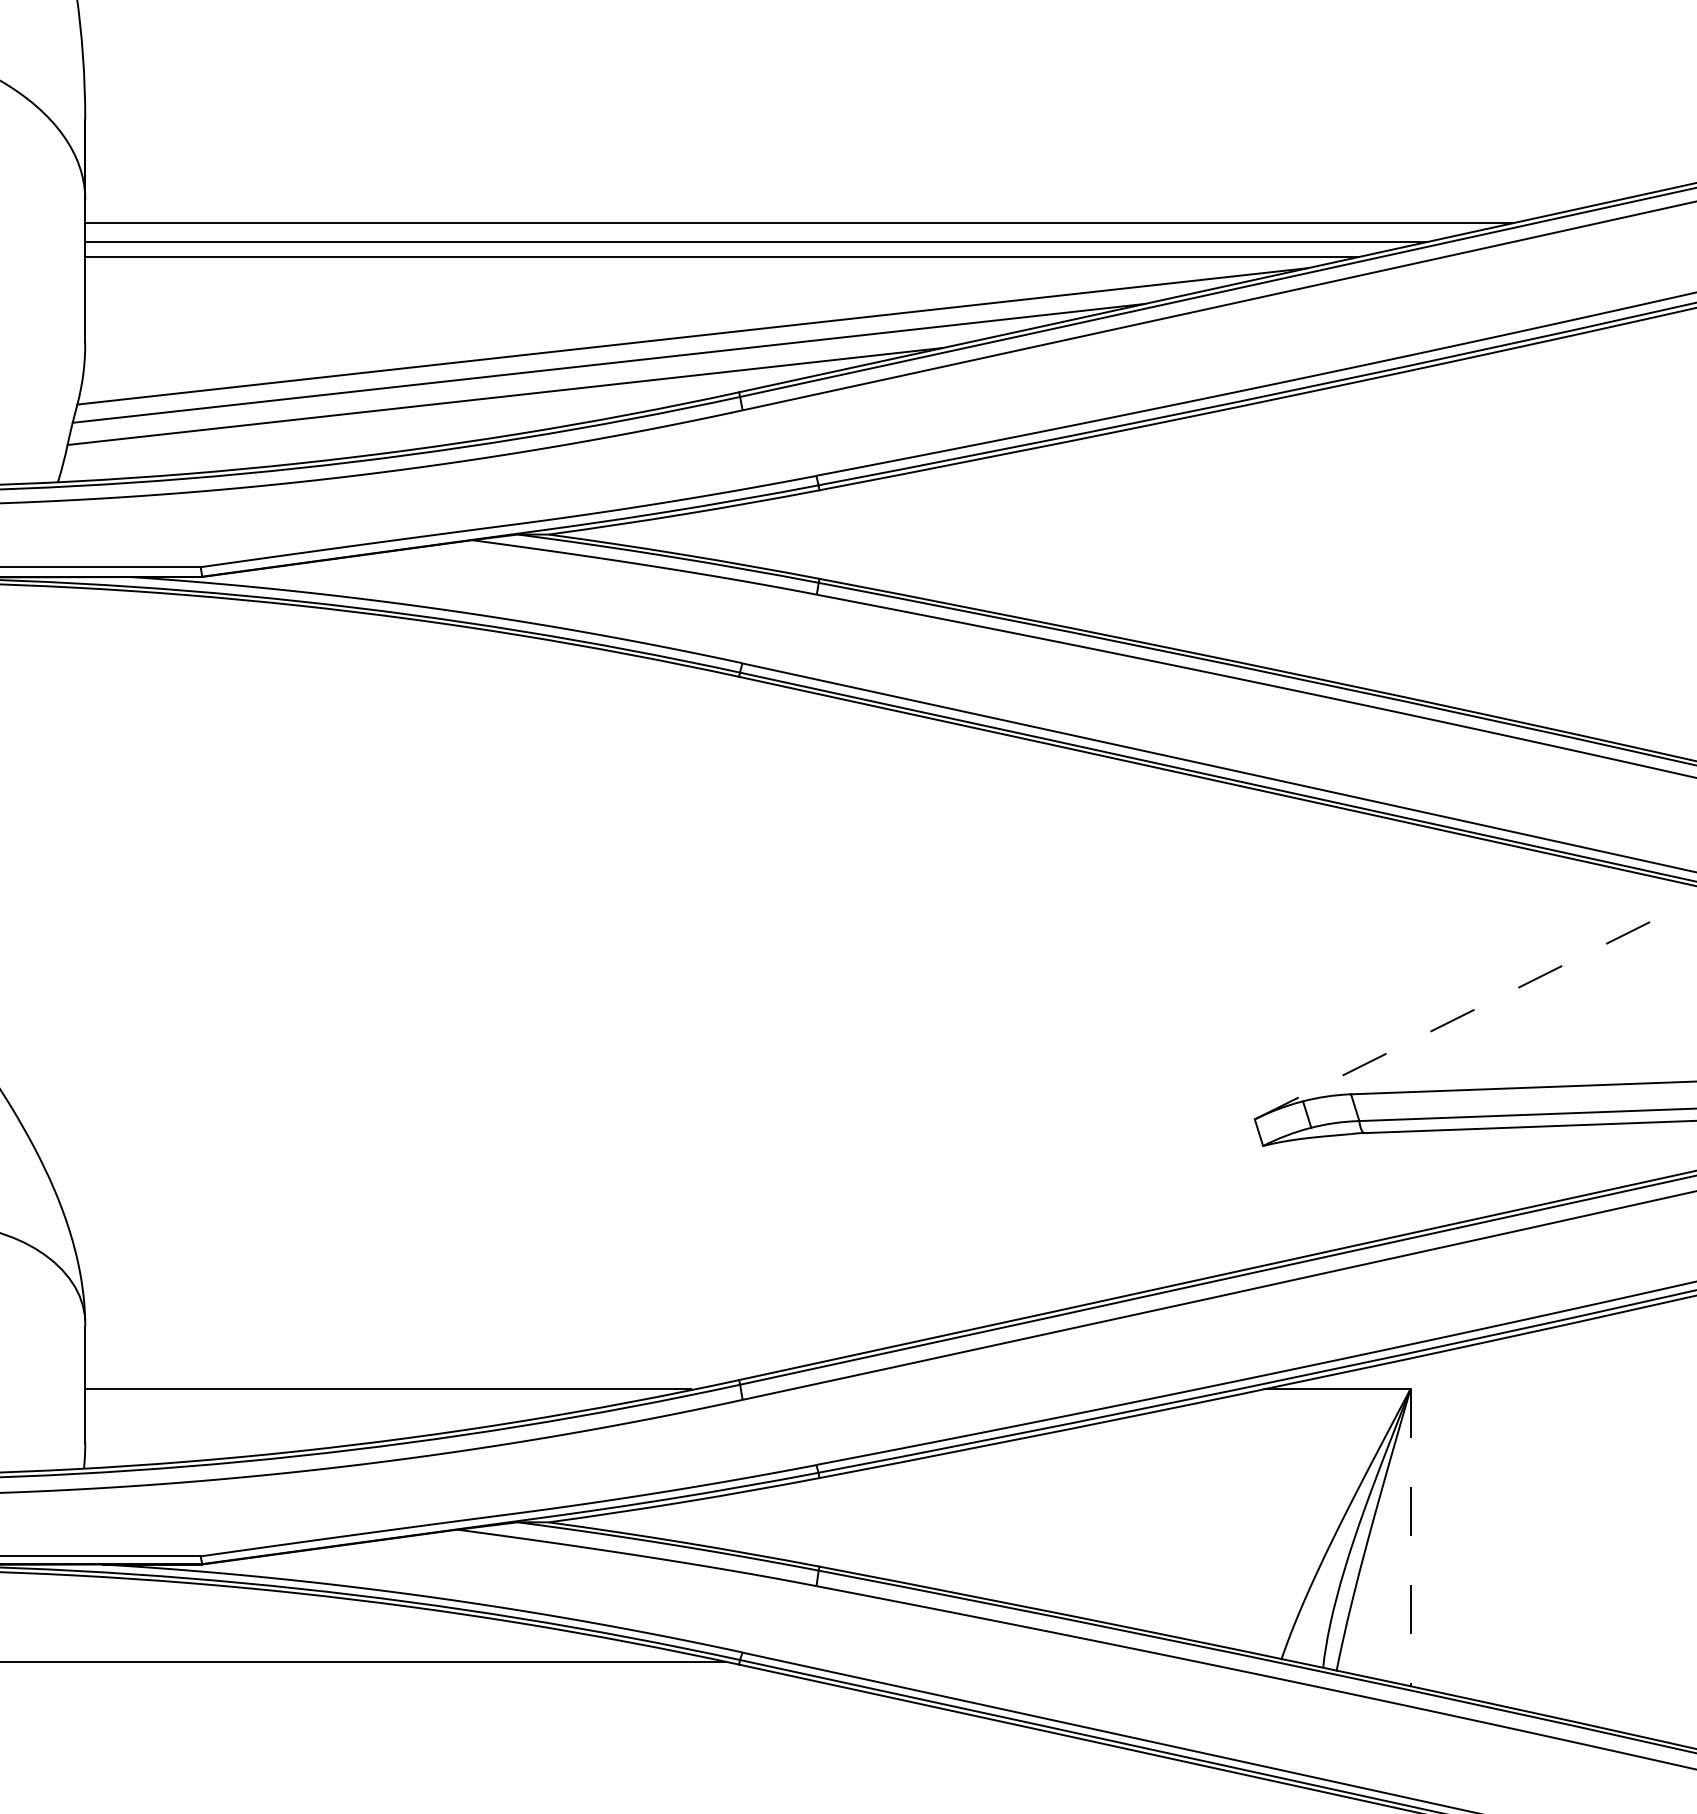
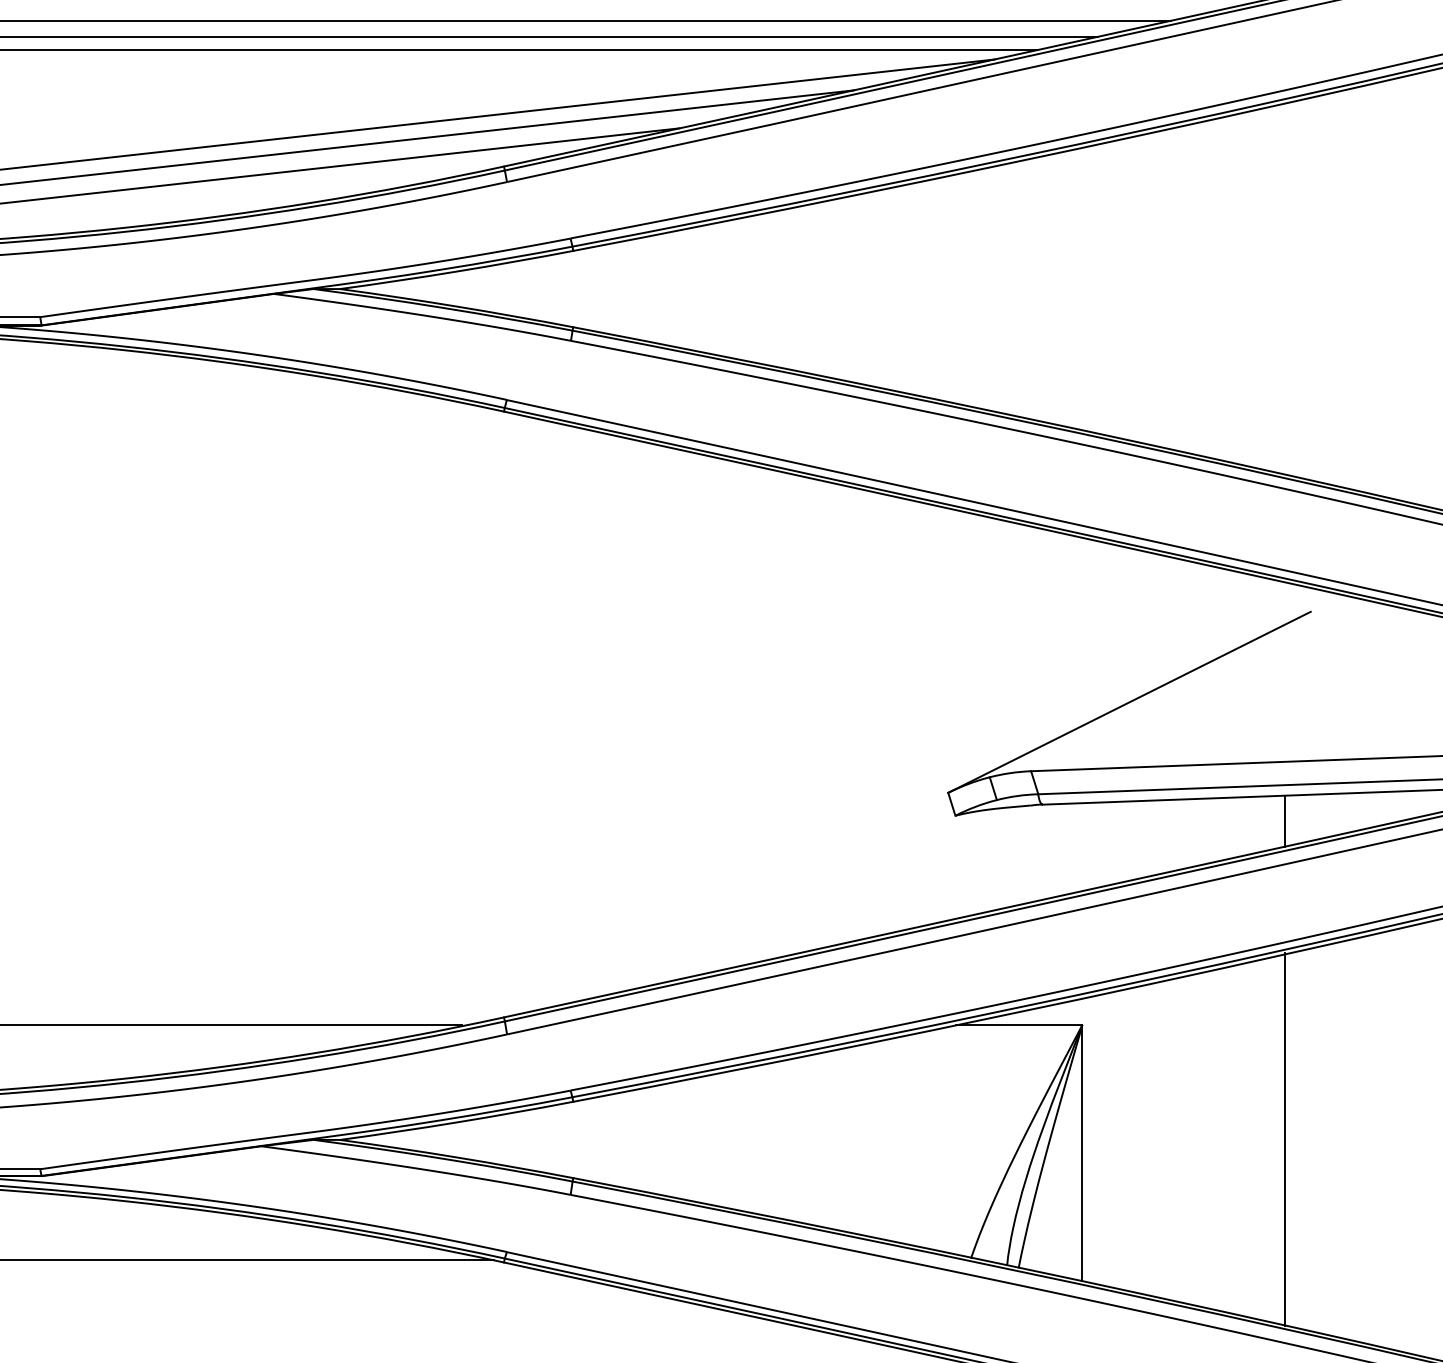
line: (1465, 1014) -> (1129, 702), dashed -> solid
line: (1646, 1151) -> (1285, 820), added
line: (1646, 1521) -> (1285, 1139), added
line: (1410, 1537) -> (1082, 1152), dashed -> solid

